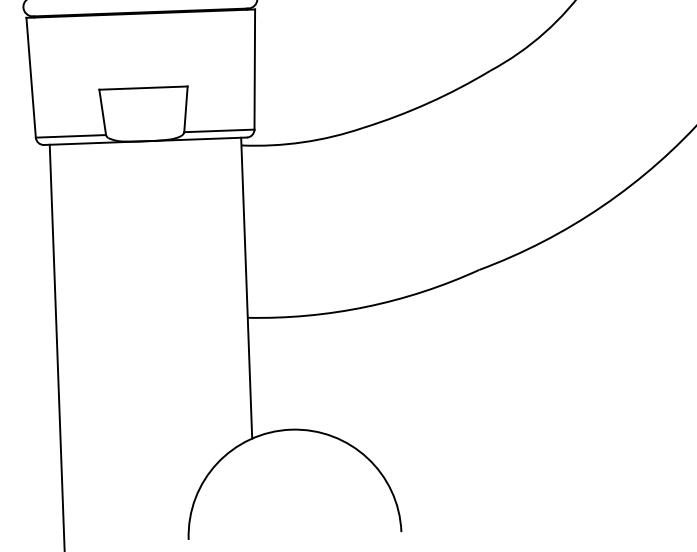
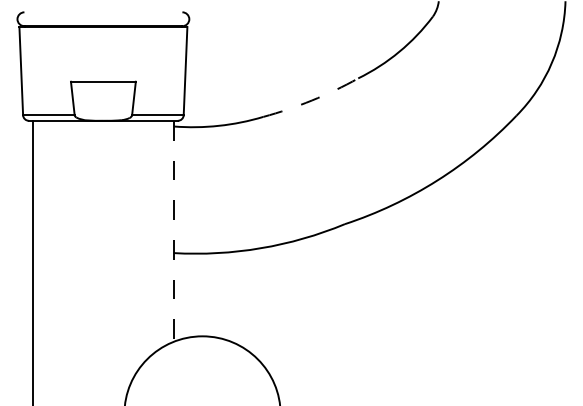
arc: (427, 103) -> (311, 100), solid -> dashed
line: (246, 288) -> (173, 231), solid -> dashed

